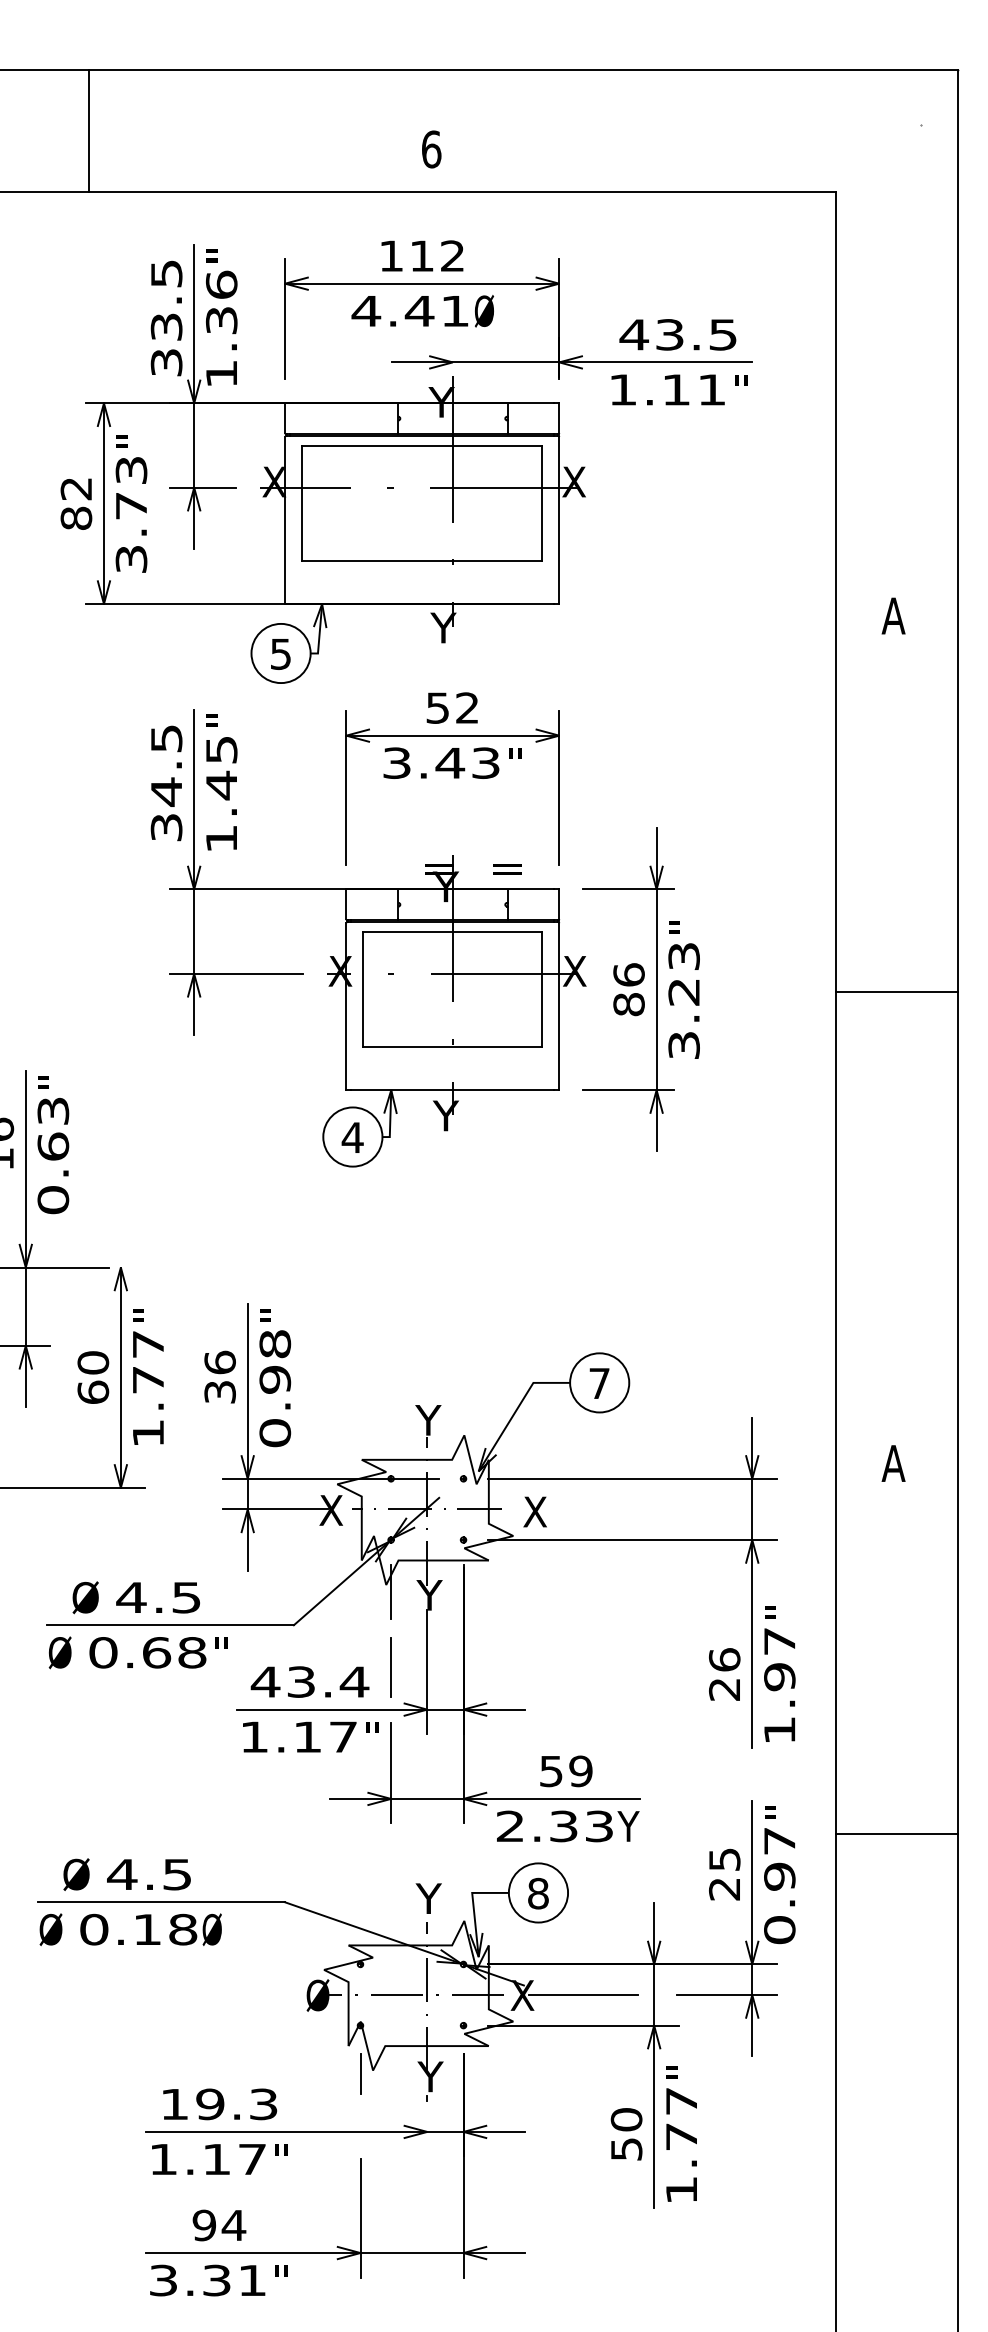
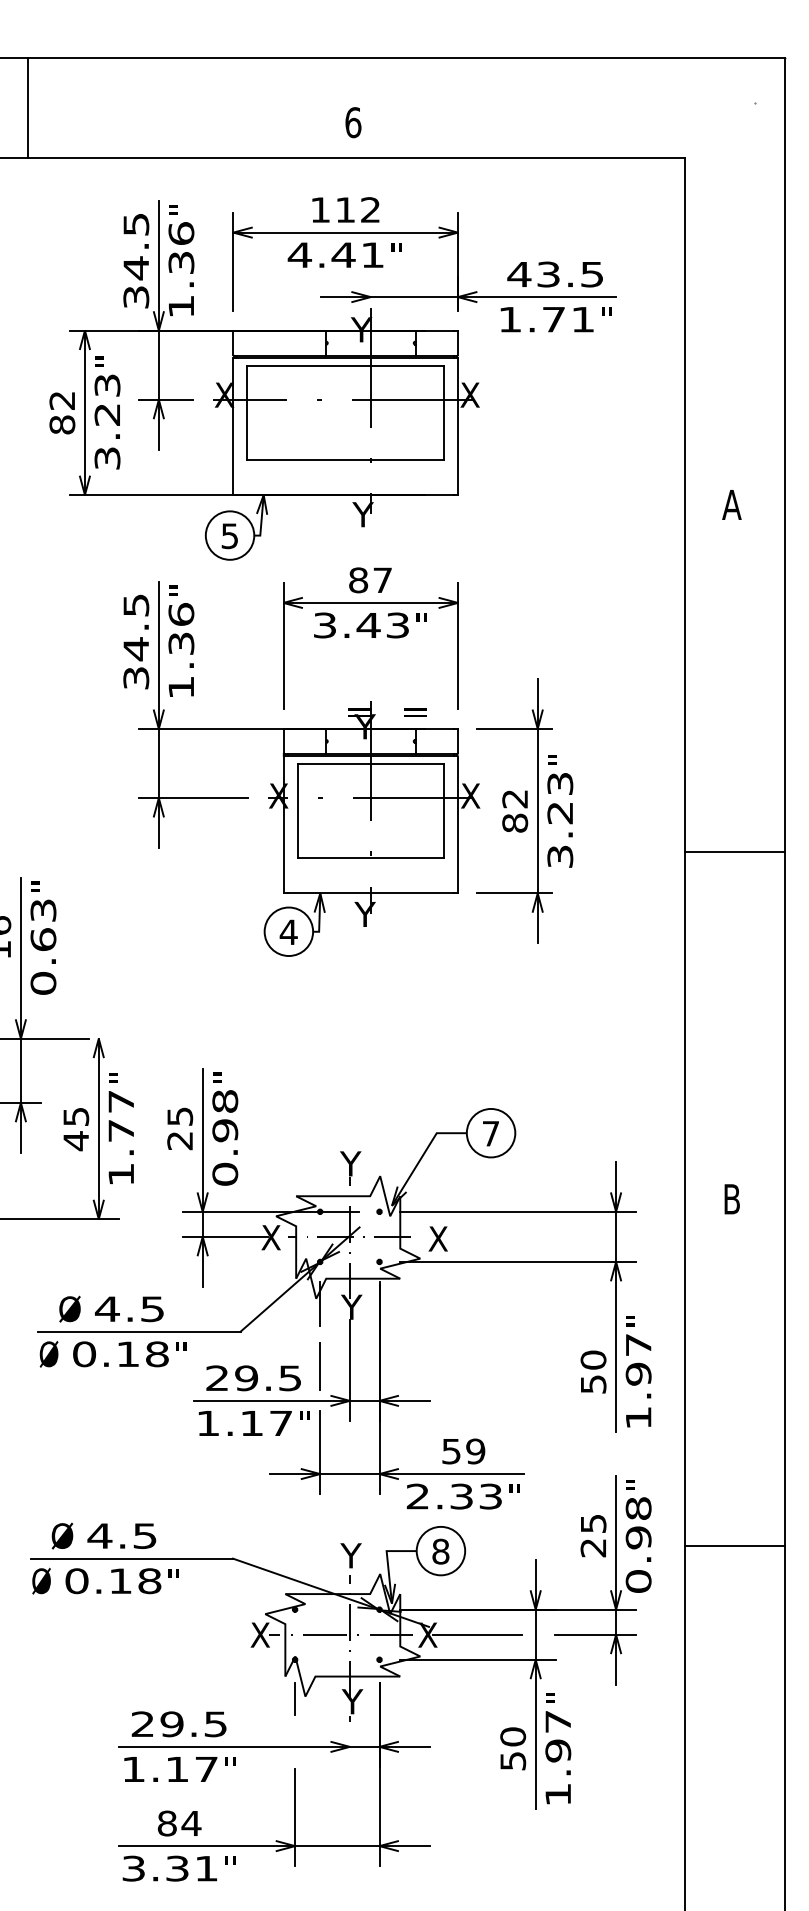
line: (89, 130) -> (28, 107), moved
text: (484, 310) -> (396, 254), Ø -> "
text: (166, 327) -> (136, 268), 33.5 -> 34.5
text: (676, 389) -> (554, 319), 1.11 -> 1.71
text: (130, 506) -> (106, 415), 3.73 -> 3.23
text: (452, 707) -> (370, 579), 52 -> 87
text: (221, 767) -> (181, 629), 1.45 -> 1.36
text: (628, 974) -> (514, 798), 86 -> 82
line: (896, 991) -> (734, 851), moved
text: (219, 1376) -> (179, 1127), 36 -> 25
text: (93, 1377) -> (76, 1128), 60 -> 45
text: (893, 1463) -> (731, 1199), A -> B
text: (157, 1652) -> (128, 1354), 0.68 -> 0.18
text: (724, 1674) -> (593, 1372), 26 -> 50
text: (309, 1681) -> (253, 1377), 43.4 -> 29.5
text: (628, 1826) -> (514, 1496), Y -> "
line: (896, 1834) -> (734, 1546), moved
text: (779, 1841) -> (638, 1508), 0.97 -> 0.98
text: (211, 1929) -> (173, 1581), Ø -> "
text: (317, 1995) -> (259, 1635), Ø -> X
text: (219, 2103) -> (179, 1723), 19.3 -> 29.5
text: (681, 2137) -> (558, 1751), 1.77 -> 1.97
text: (204, 2225) -> (167, 1823), 94 -> 84

